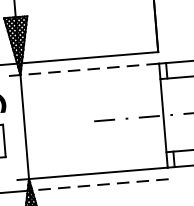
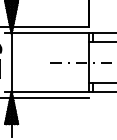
line: (84, 69) -> (47, 33), dashed -> solid
line: (99, 185) -> (50, 98), dashed -> solid

